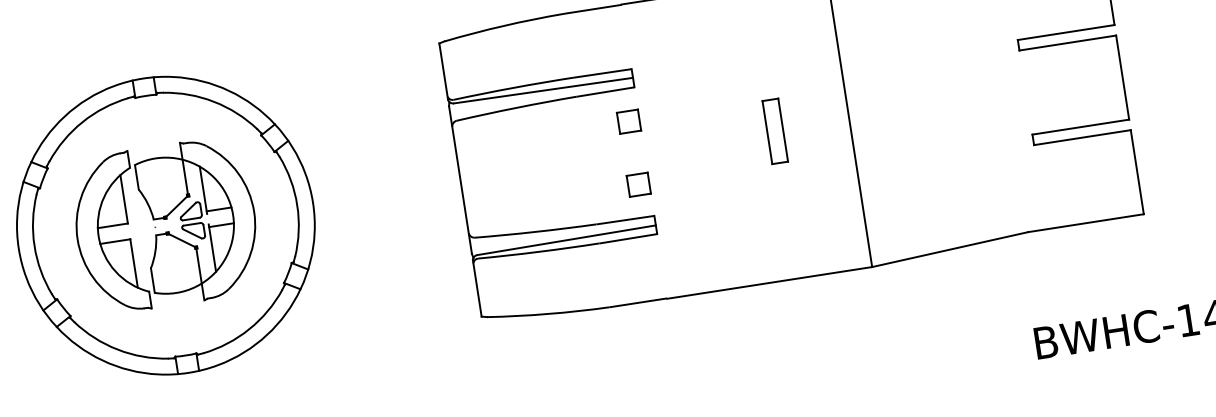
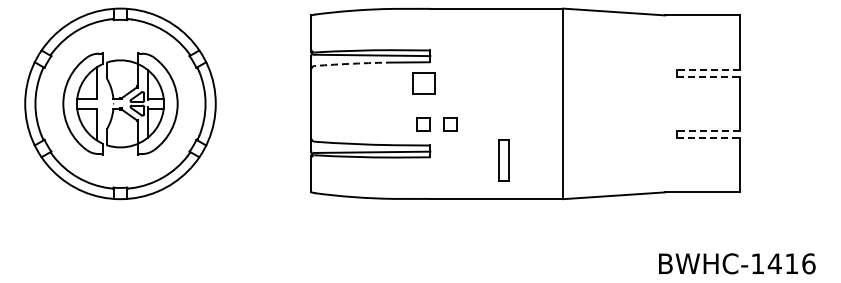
line: (1065, 32) -> (708, 69), solid -> dashed
line: (1068, 42) -> (709, 76), solid -> dashed
arc: (516, 107) -> (353, 63), solid -> dashed
part: (628, 121) -> (423, 83), size x1.6
line: (1080, 127) -> (708, 131), solid -> dashed
part: (774, 130) -> (503, 160), moved
line: (1083, 136) -> (709, 137), solid -> dashed
part: (680, 178) -> (450, 124), added

